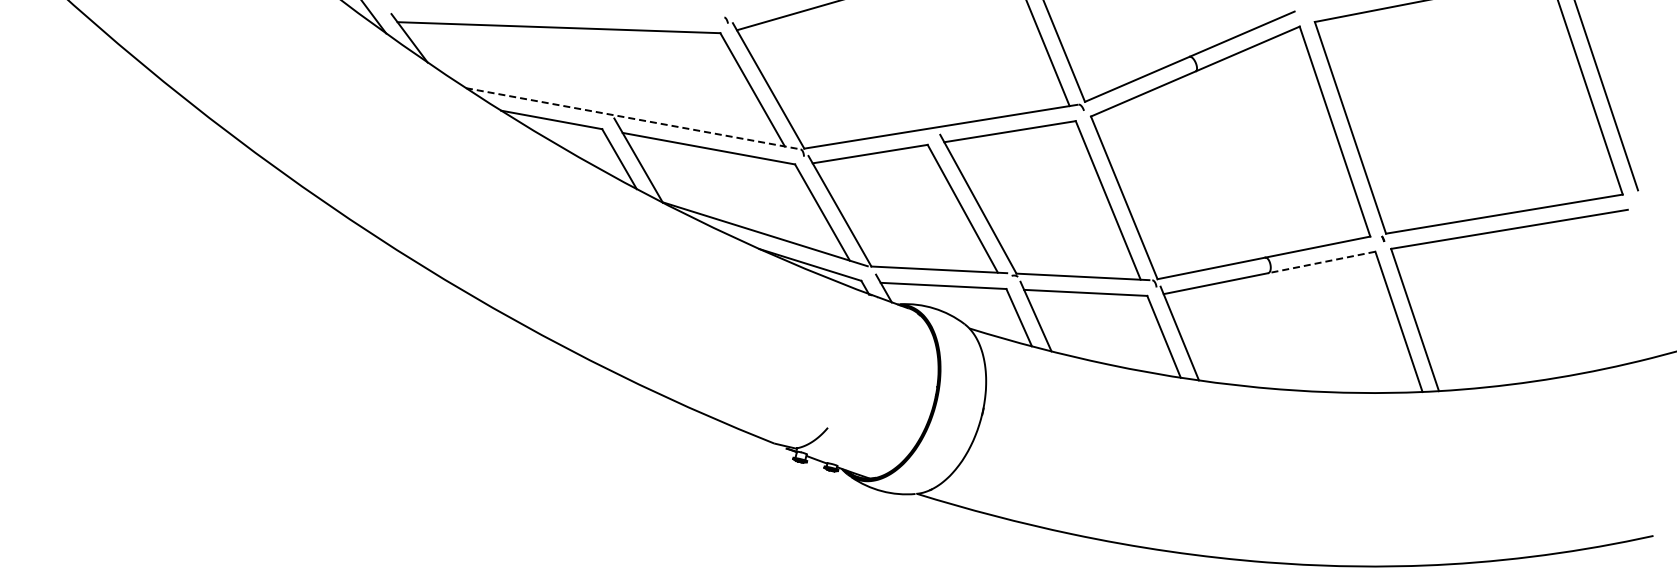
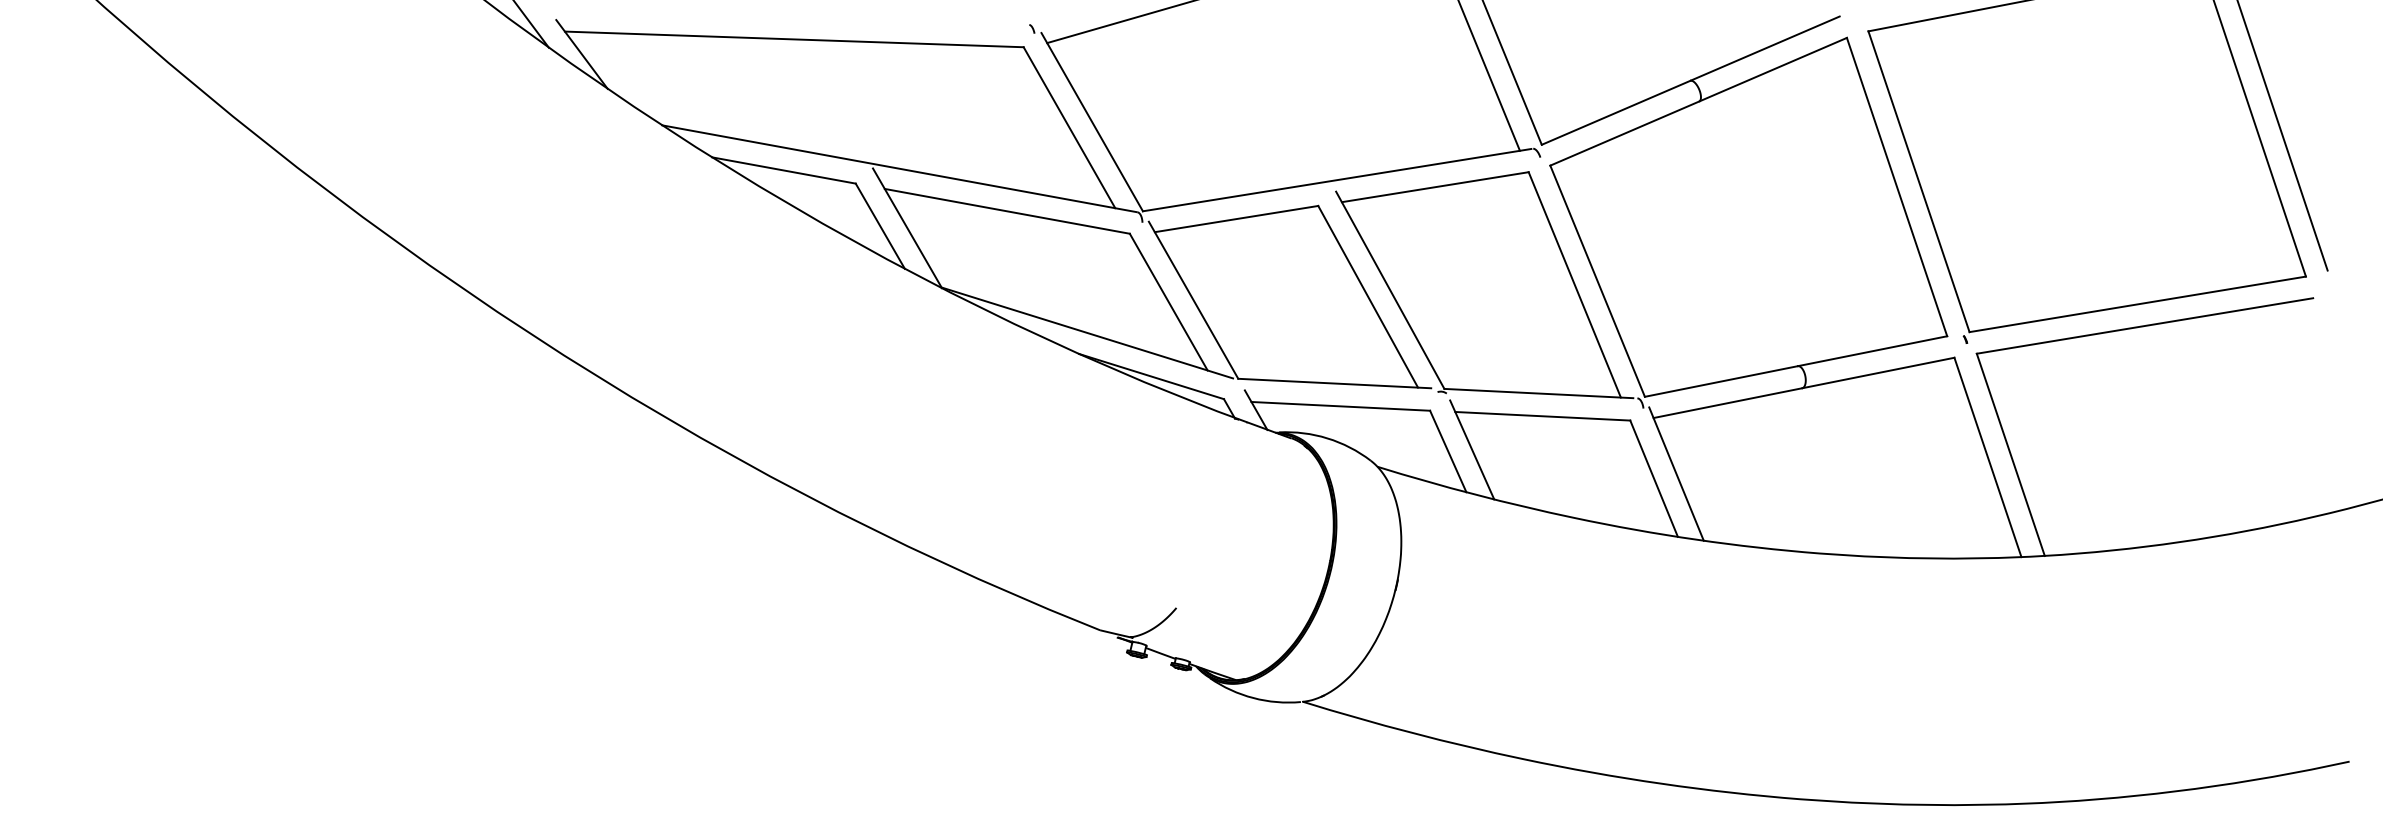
line: (632, 118) -> (898, 168), dashed -> solid
line: (1321, 262) -> (1877, 373), dashed -> solid

